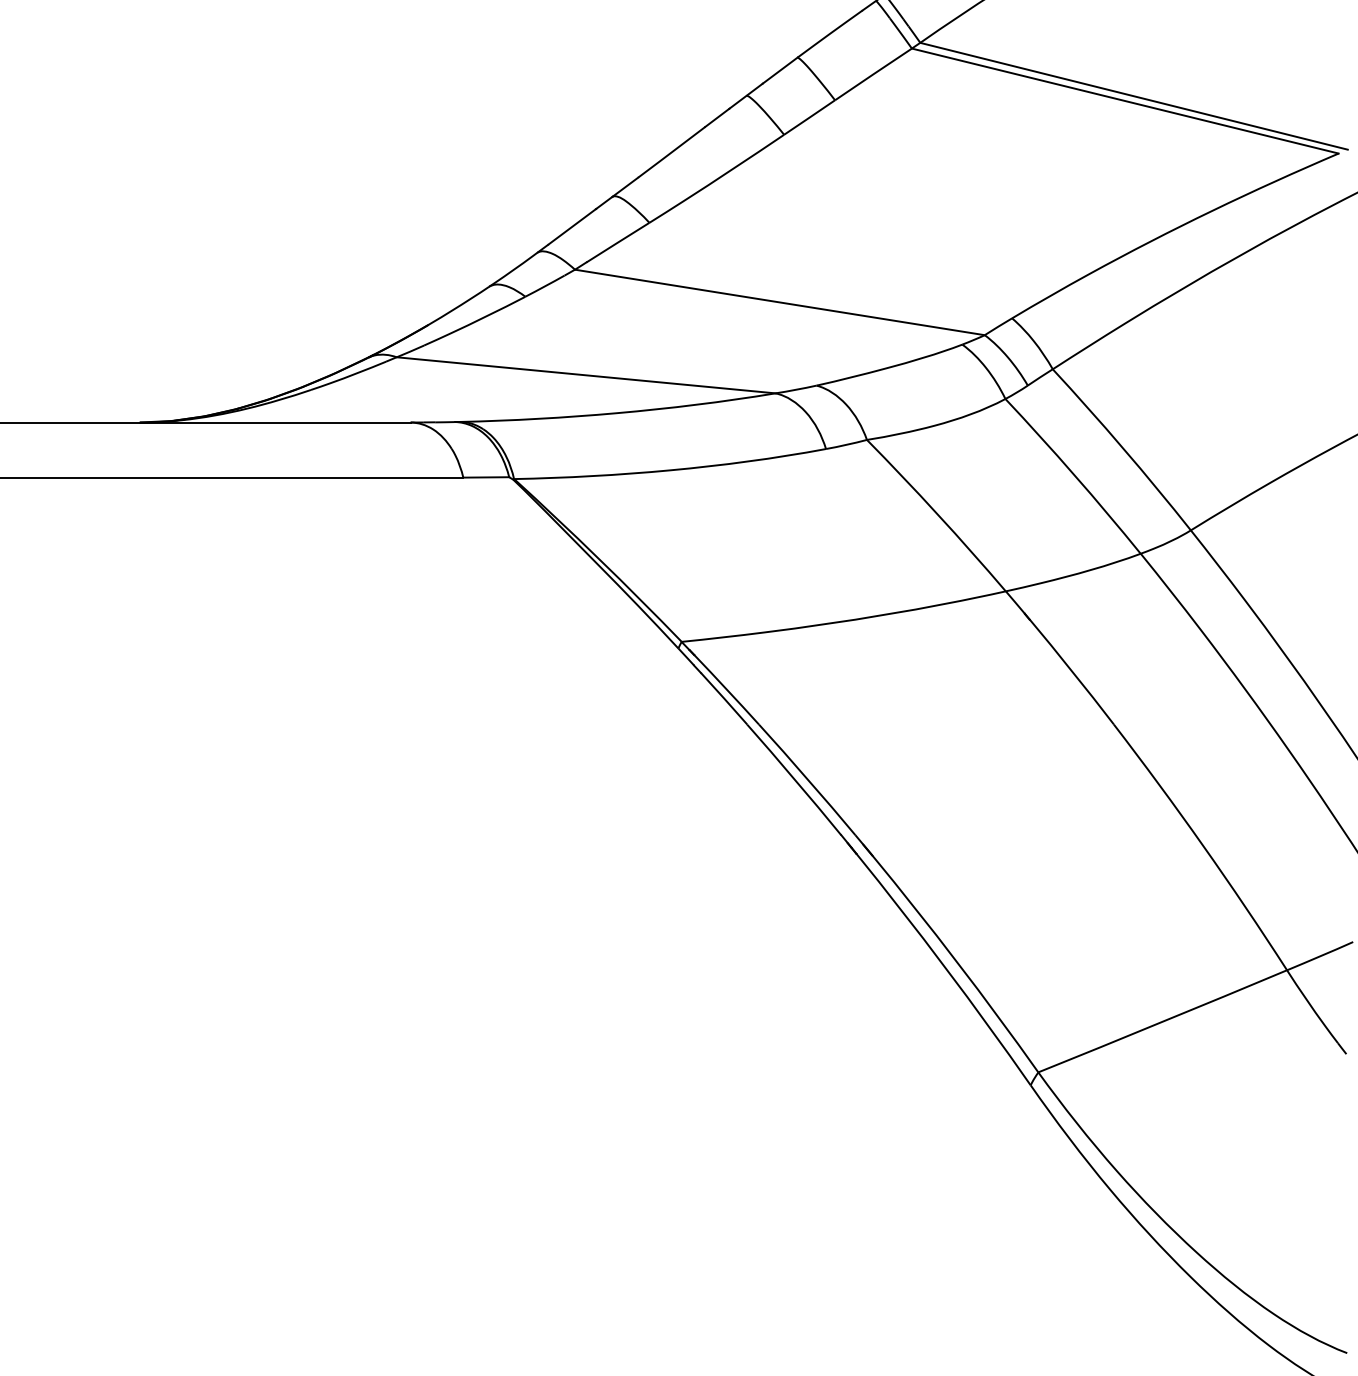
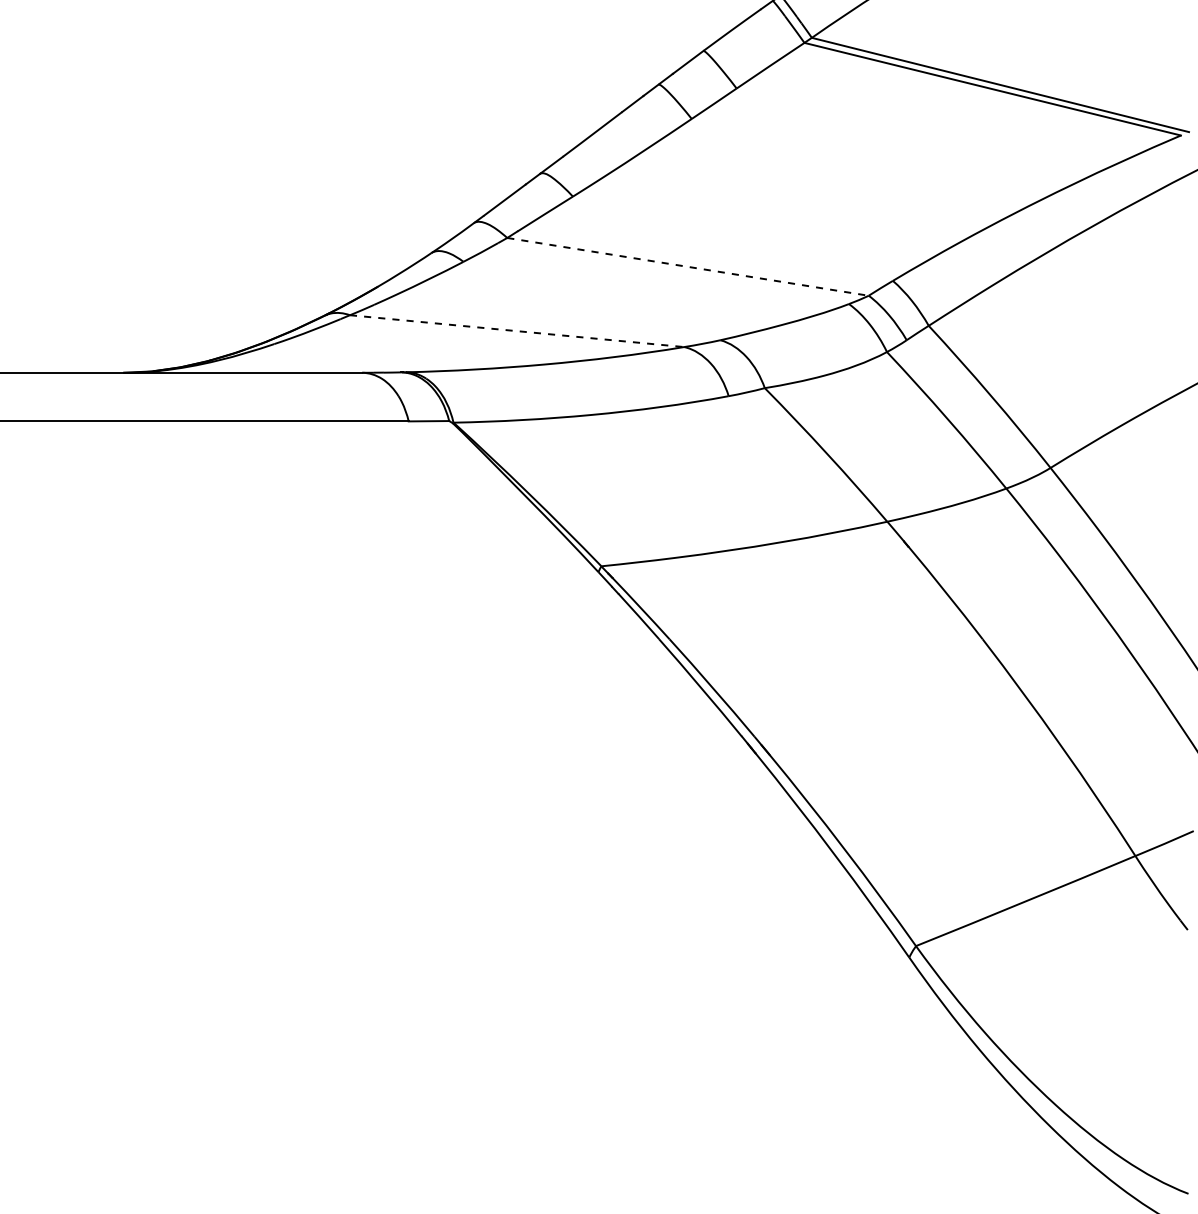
line: (780, 302) -> (688, 266), solid -> dashed
line: (586, 375) -> (517, 331), solid -> dashed

